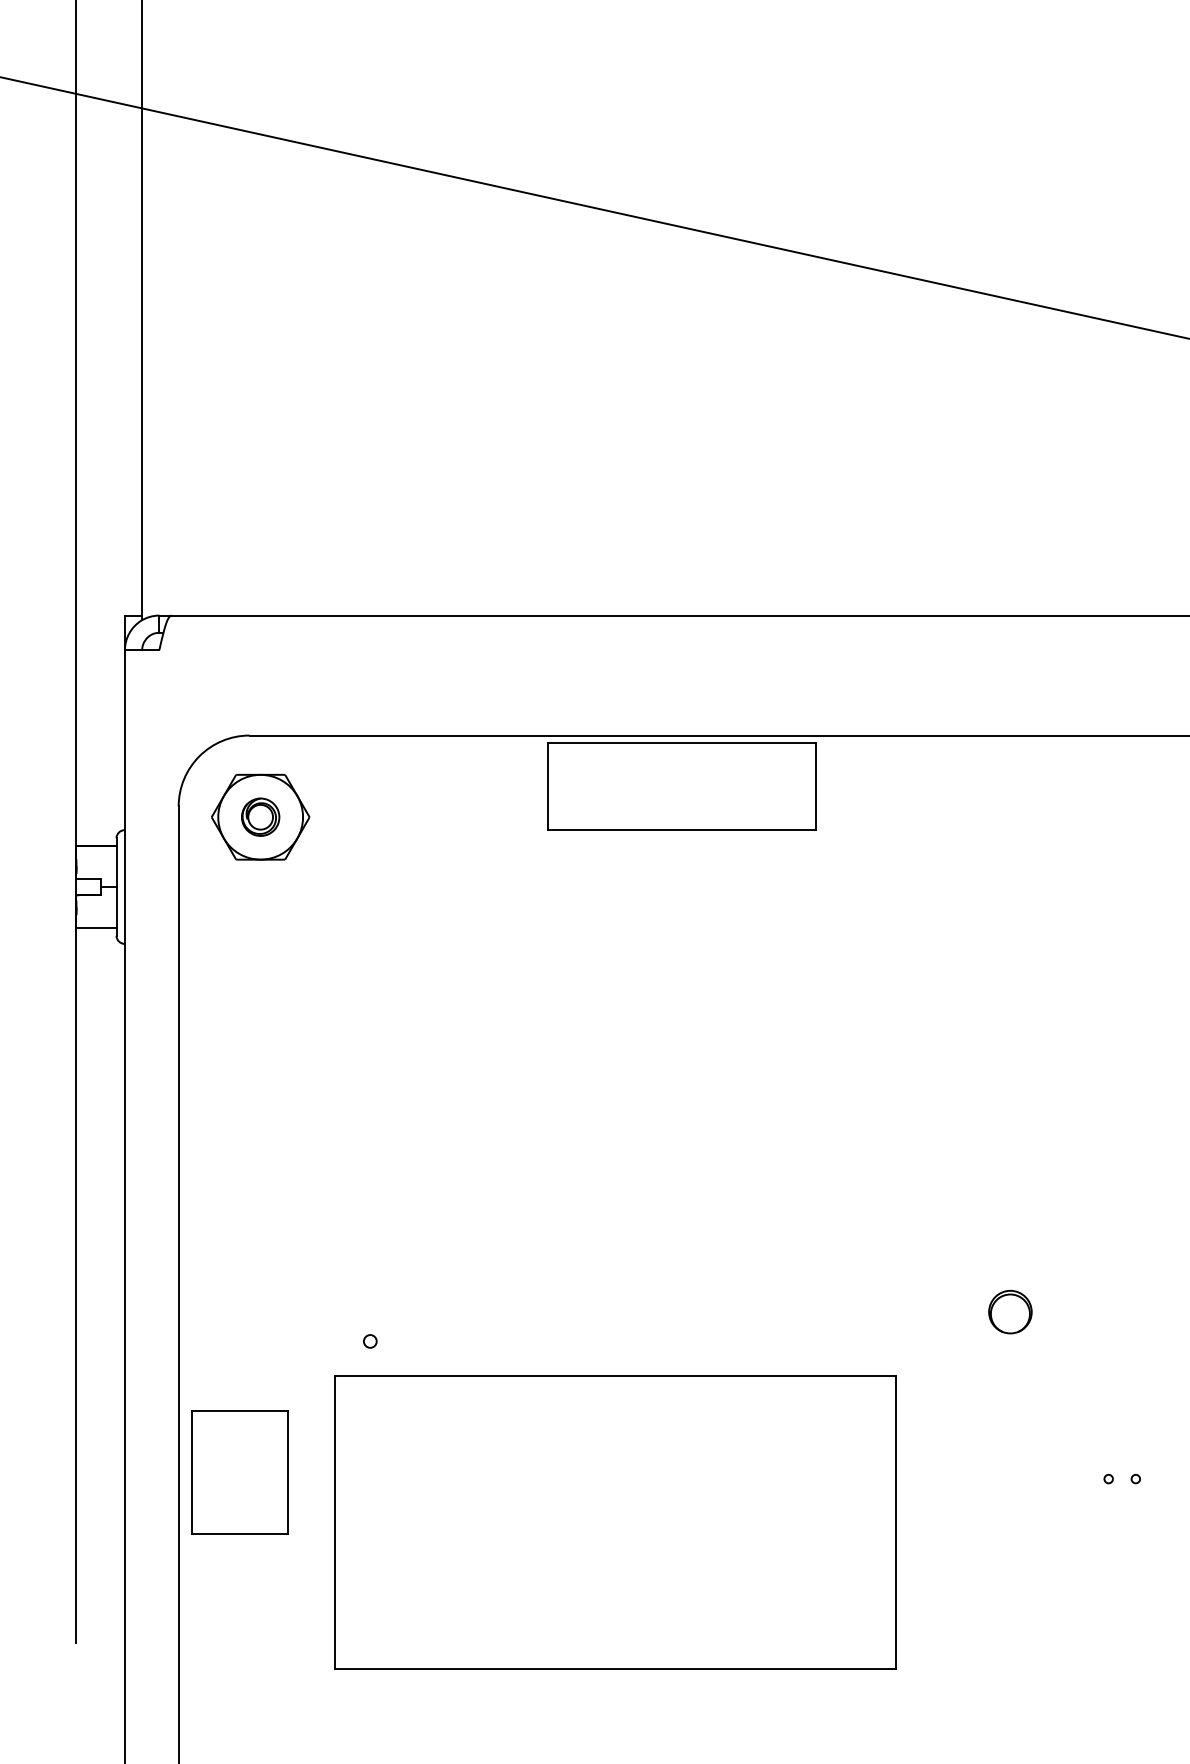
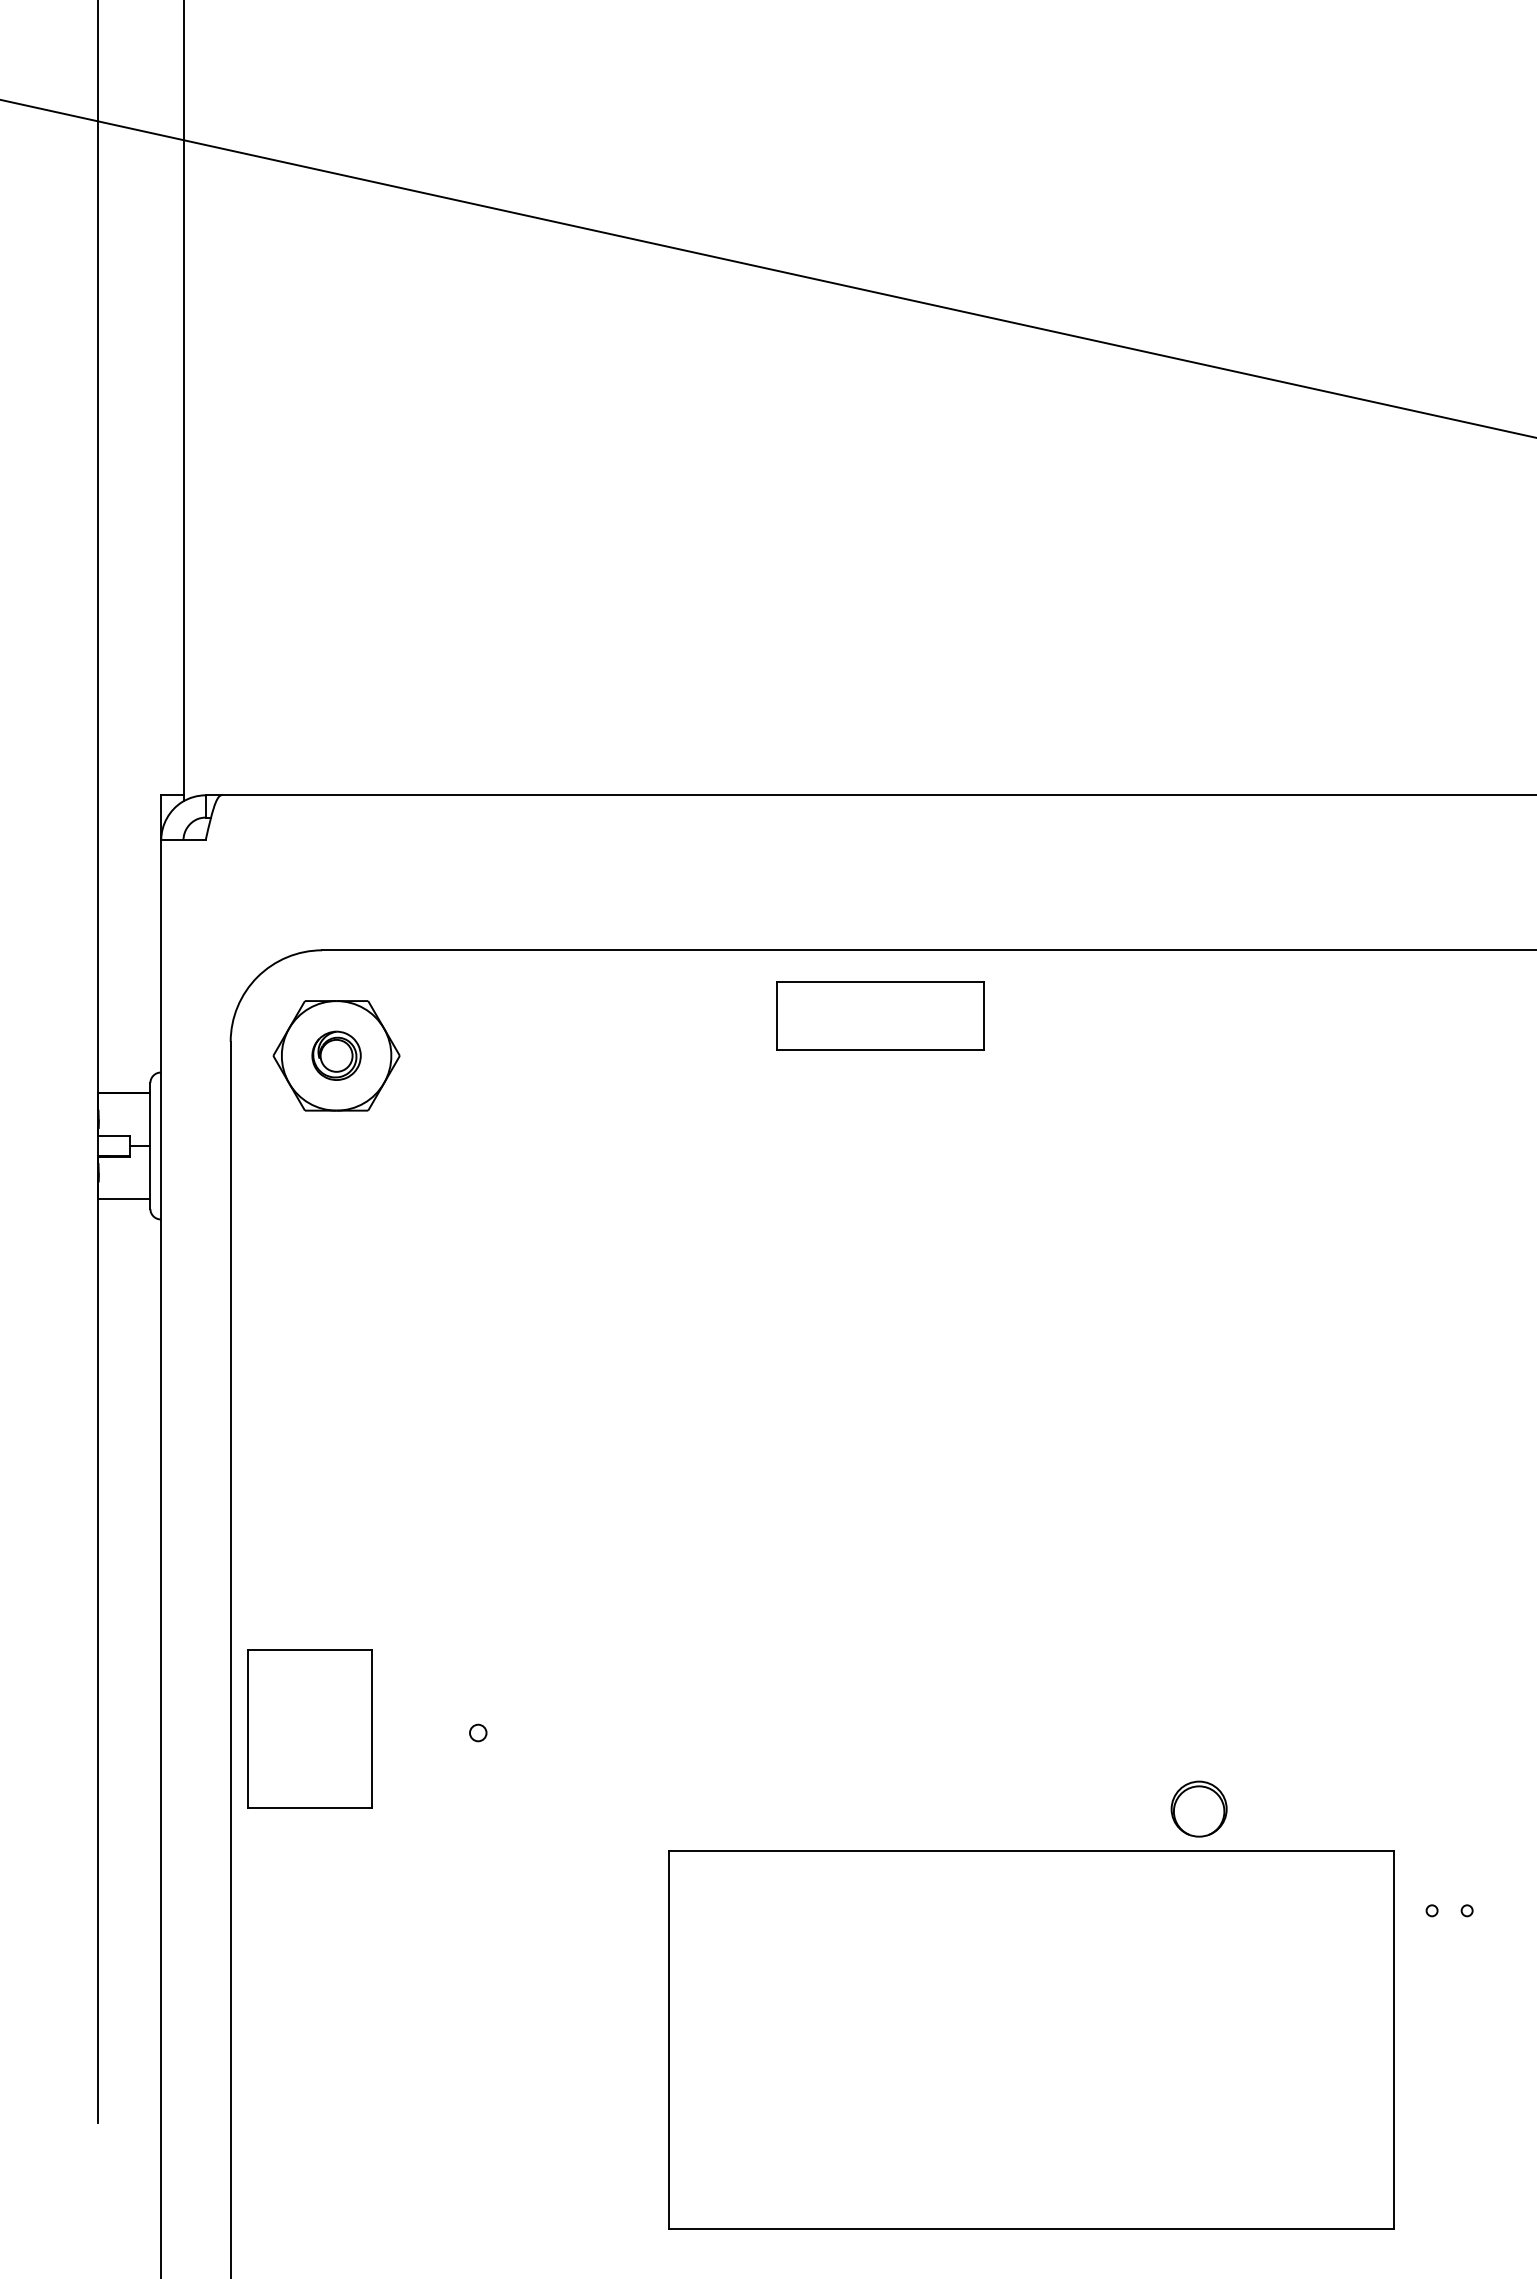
part: (681, 786) -> (880, 1015), size x0.6
part: (1009, 1311) -> (1198, 1808), moved
part: (239, 1471) -> (309, 1728), moved
part: (615, 1522) -> (1031, 2039), moved

